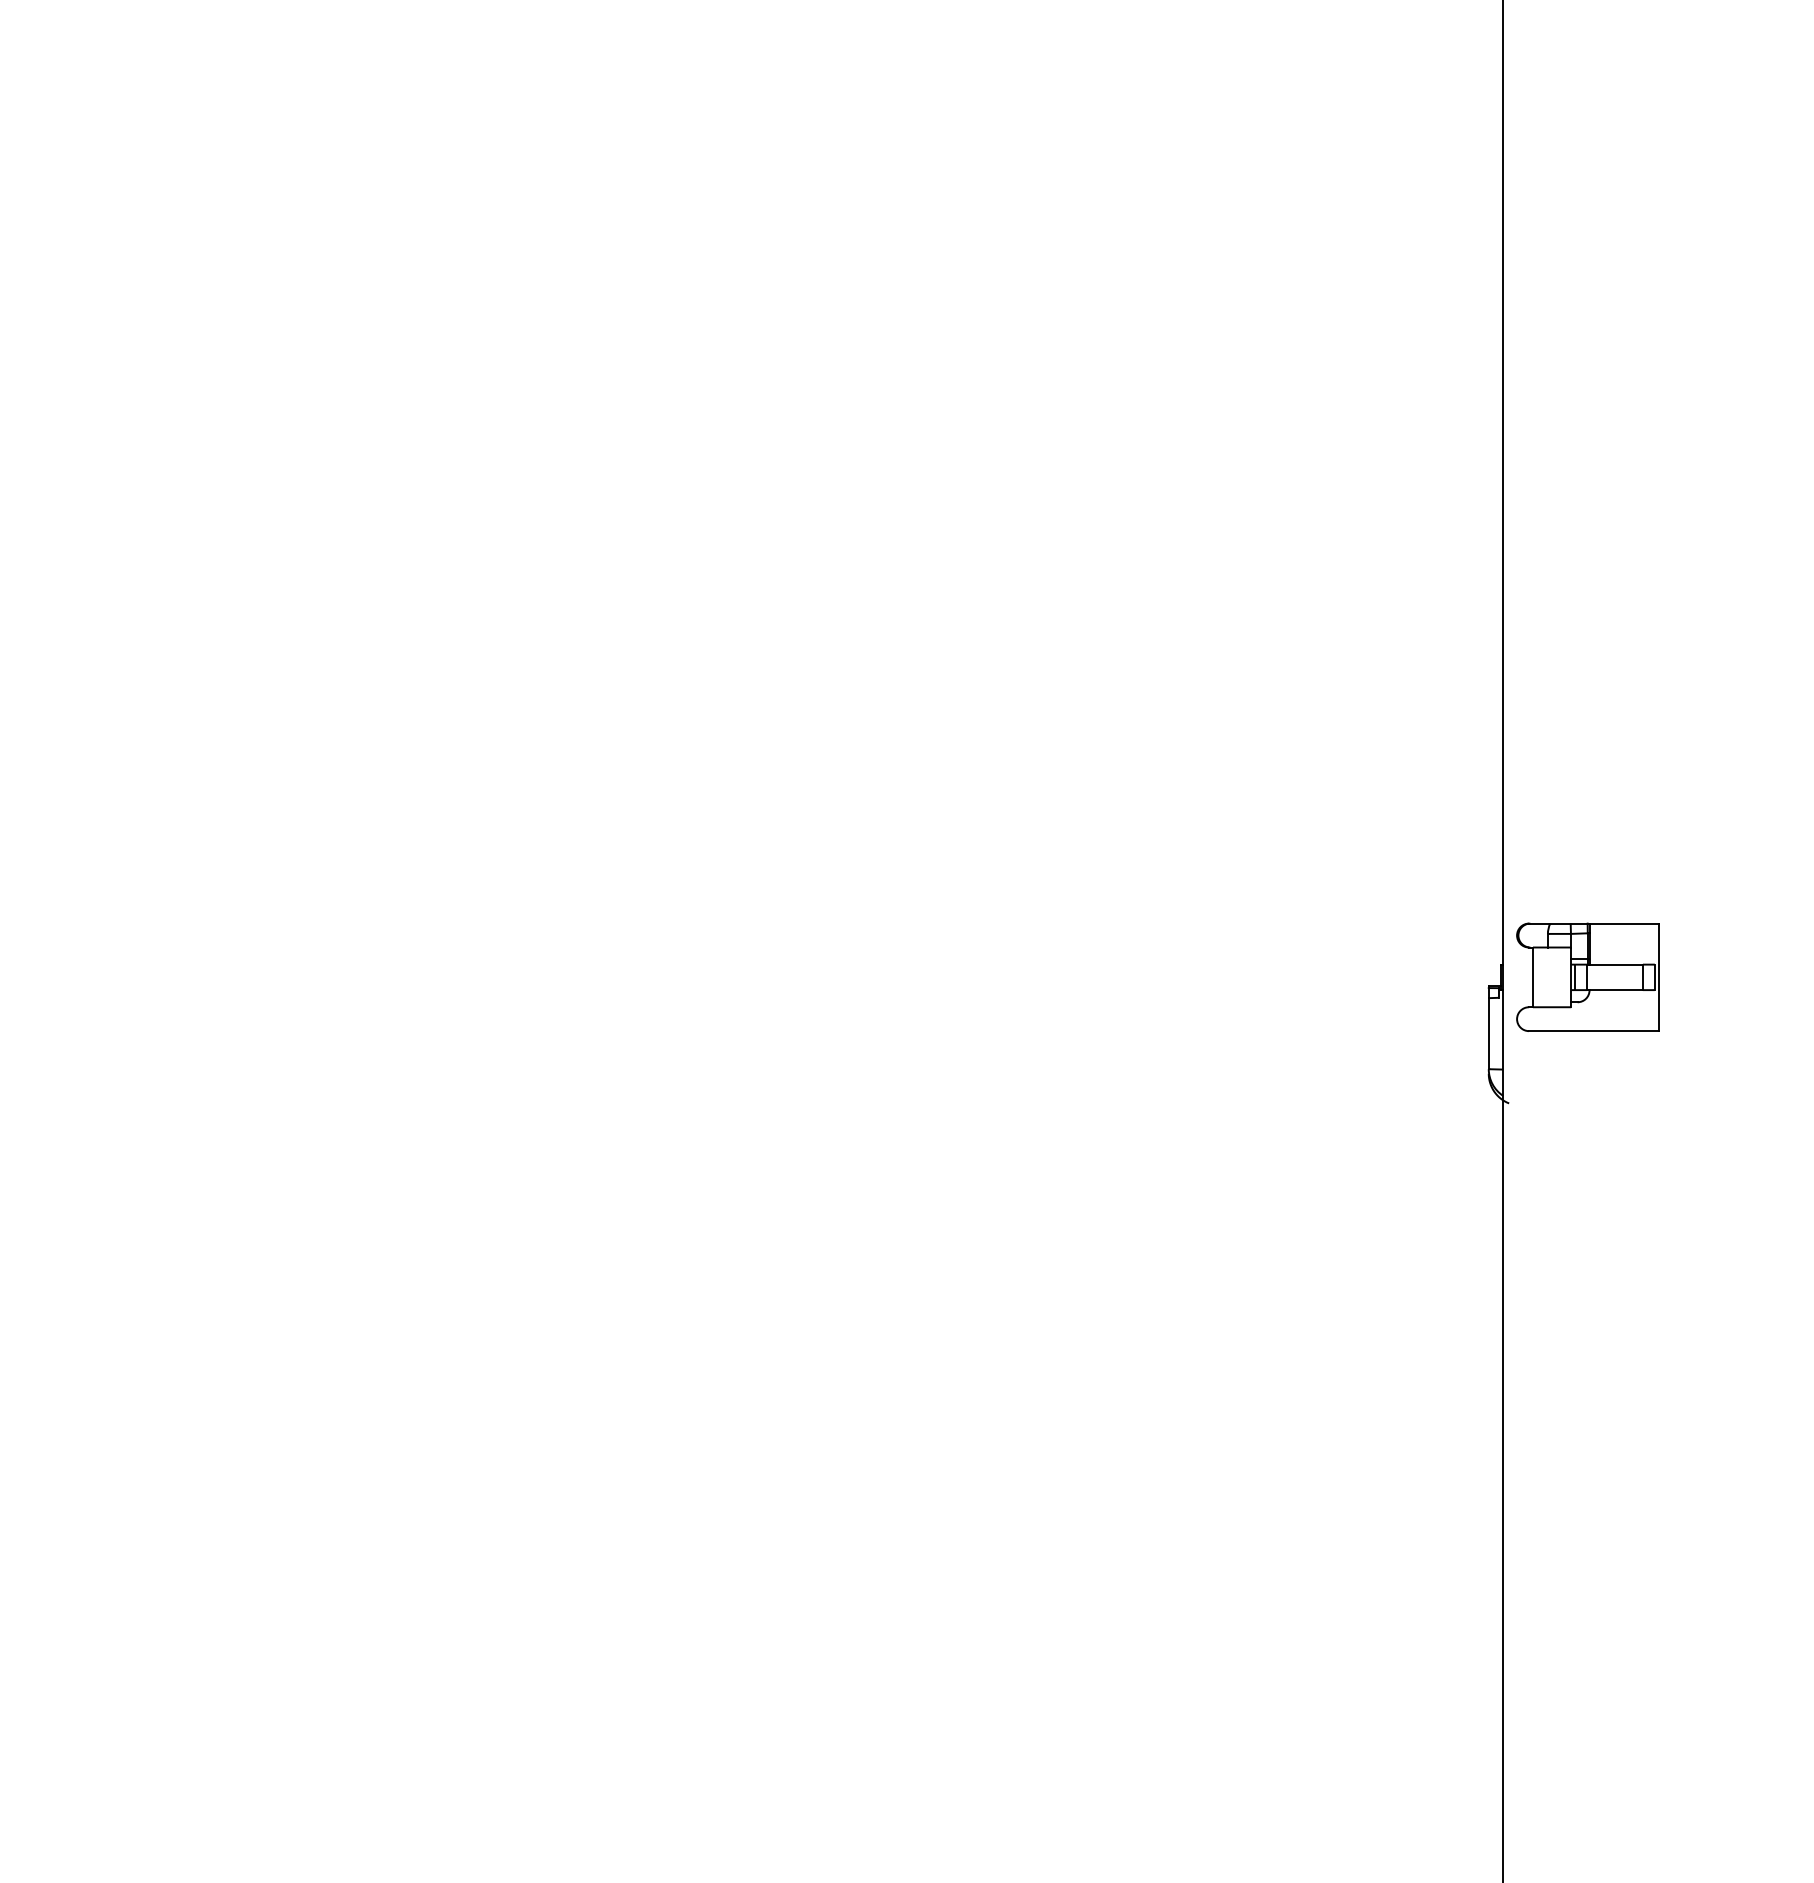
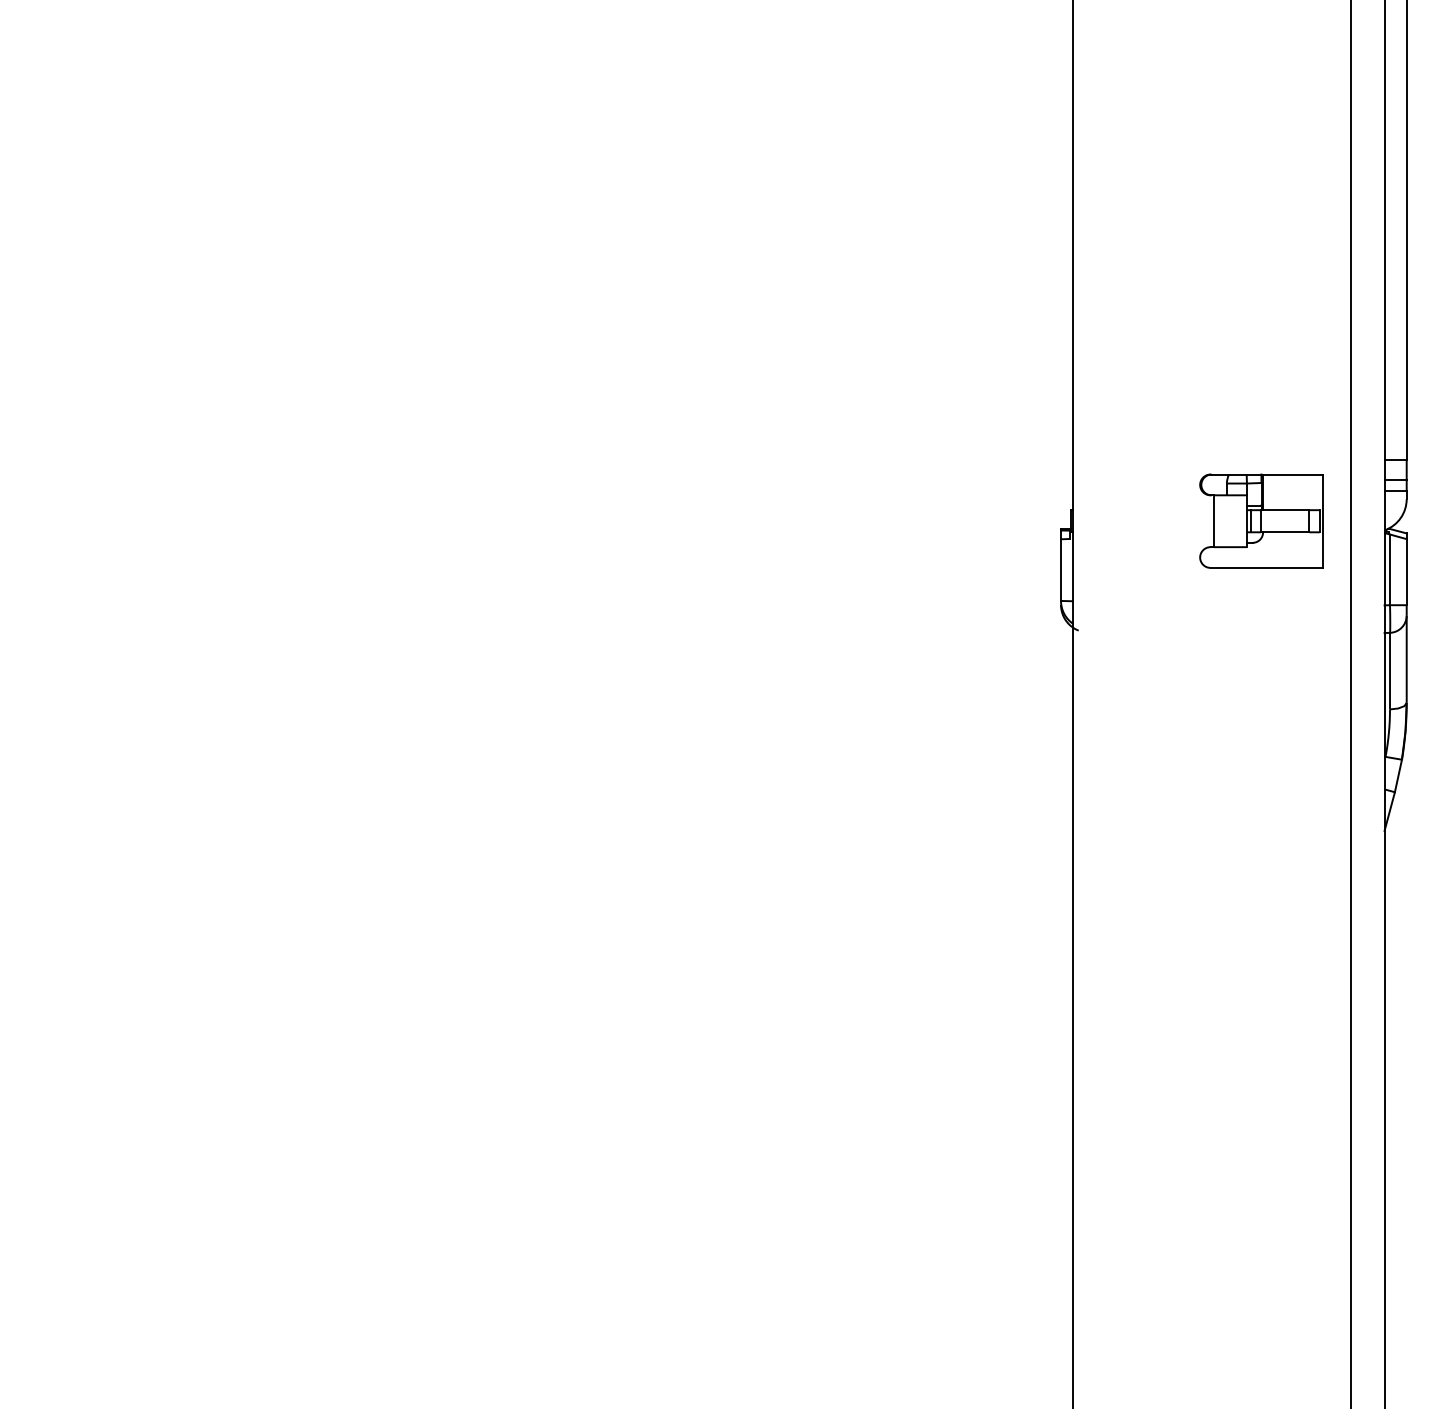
part: (1587, 976) -> (1261, 520), moved

